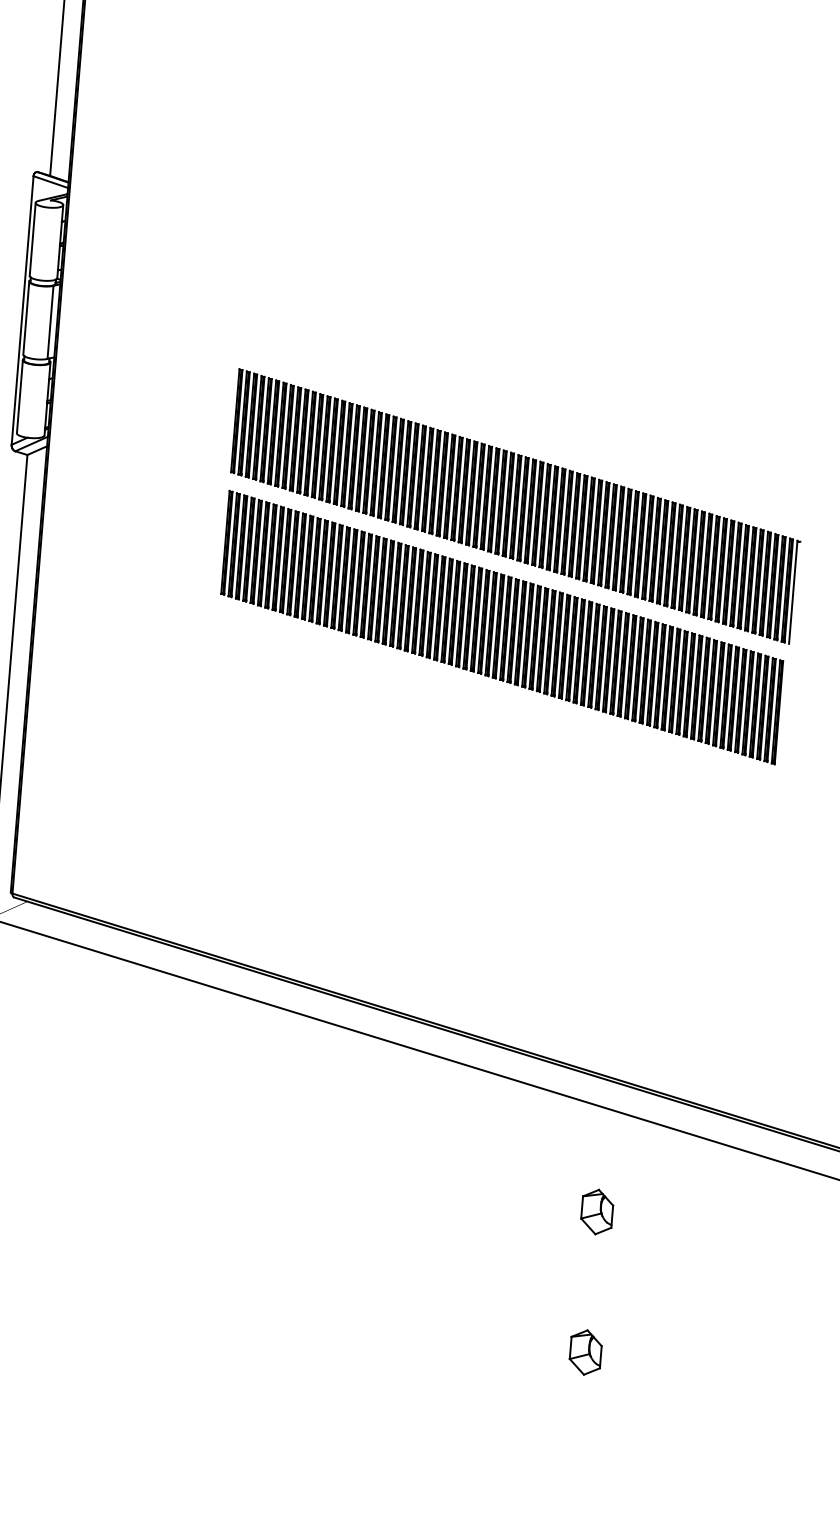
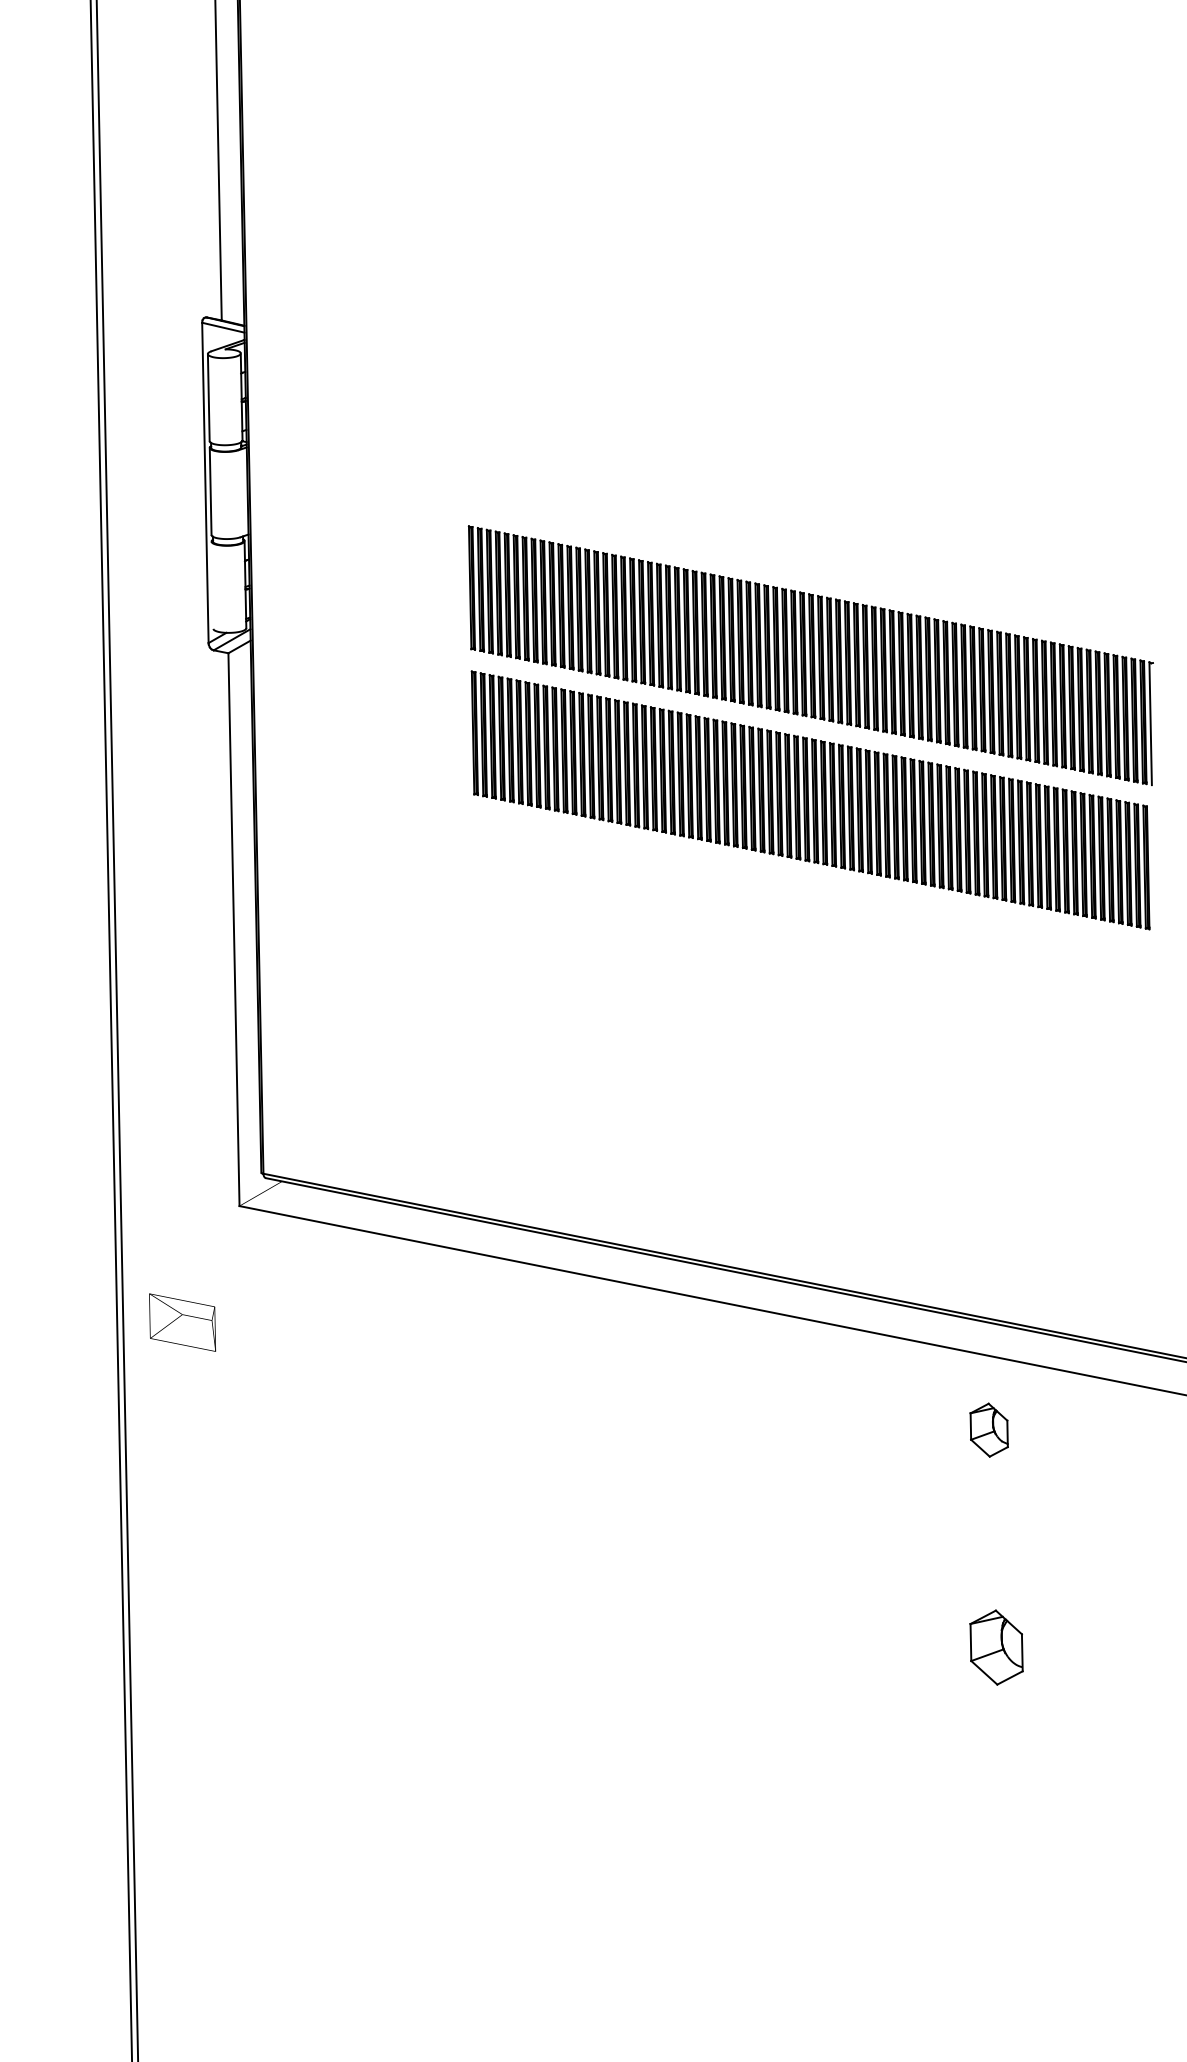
line: (50, 322) -> (239, 493), removed
line: (19, 396) -> (212, 584), removed
part: (596, 1211) -> (988, 1429), moved
part: (585, 1352) -> (996, 1647), size x1.4

